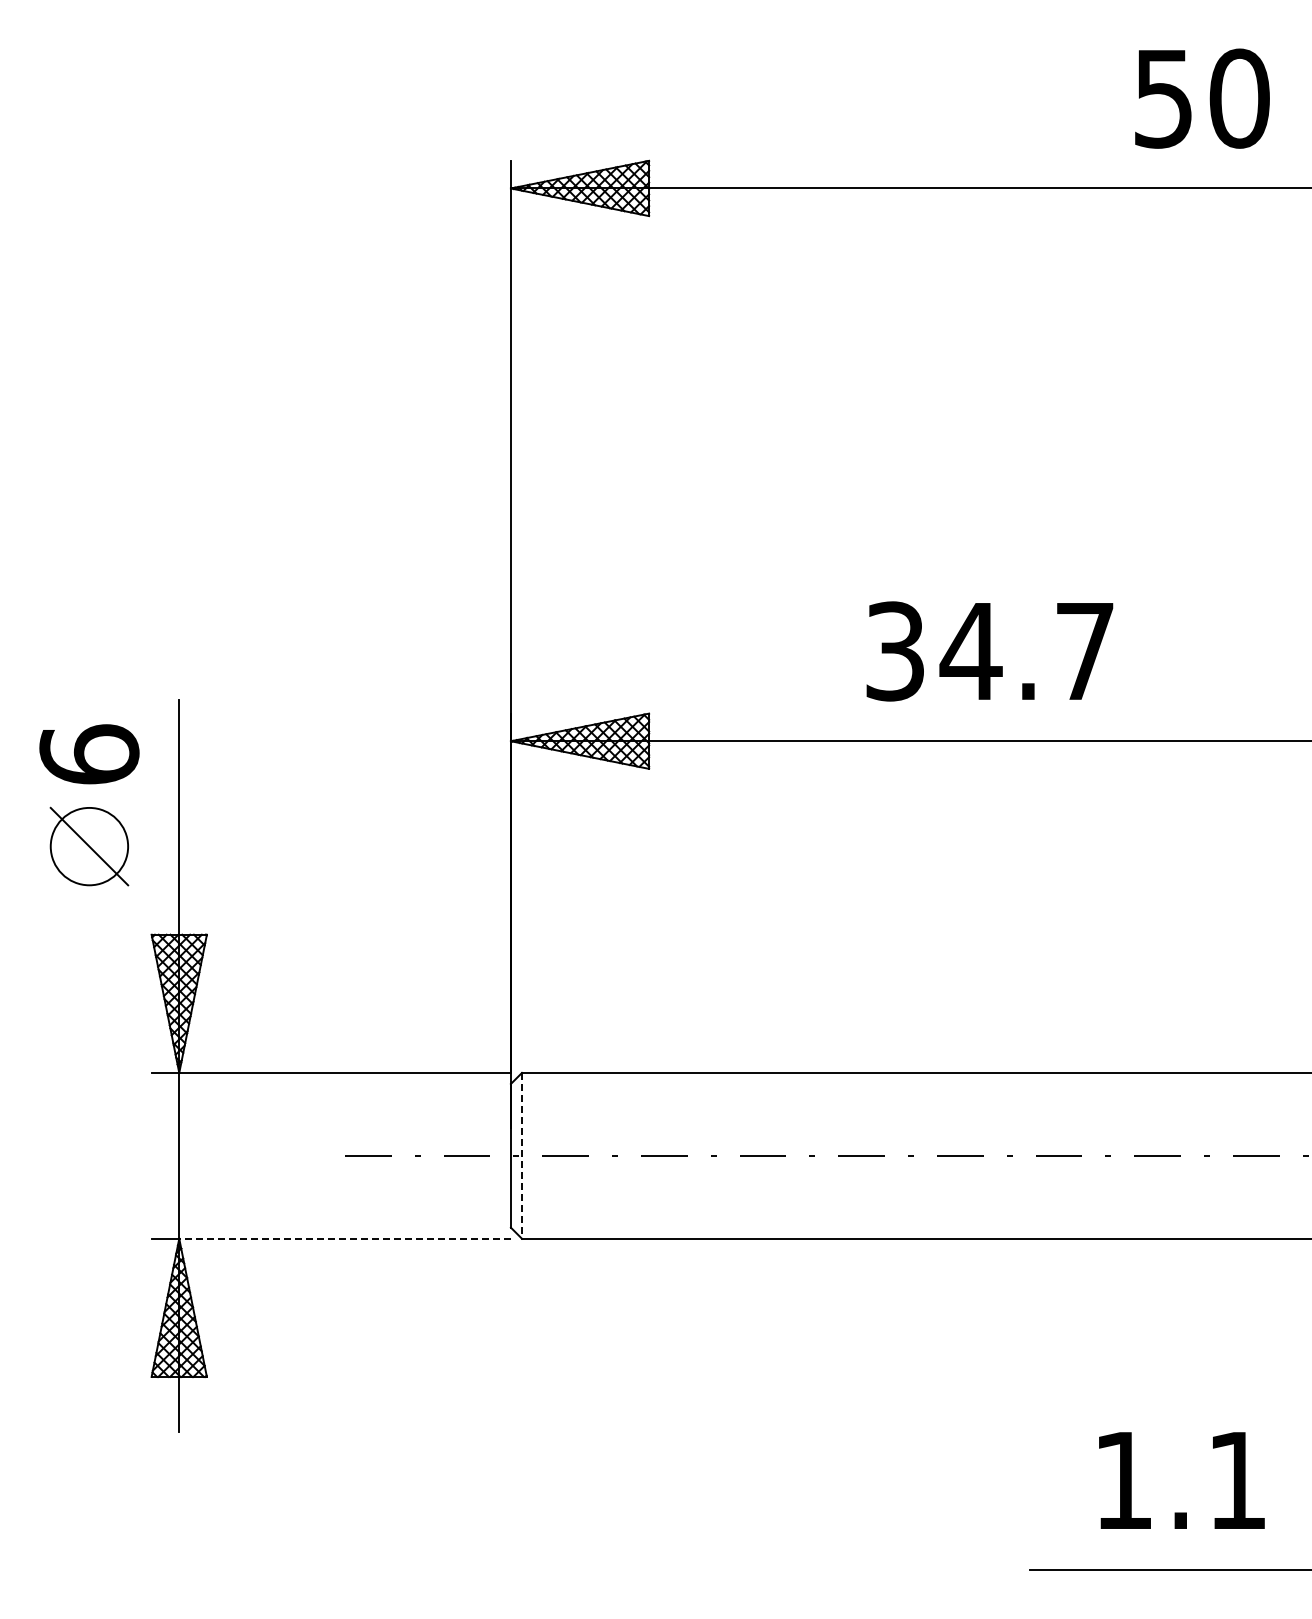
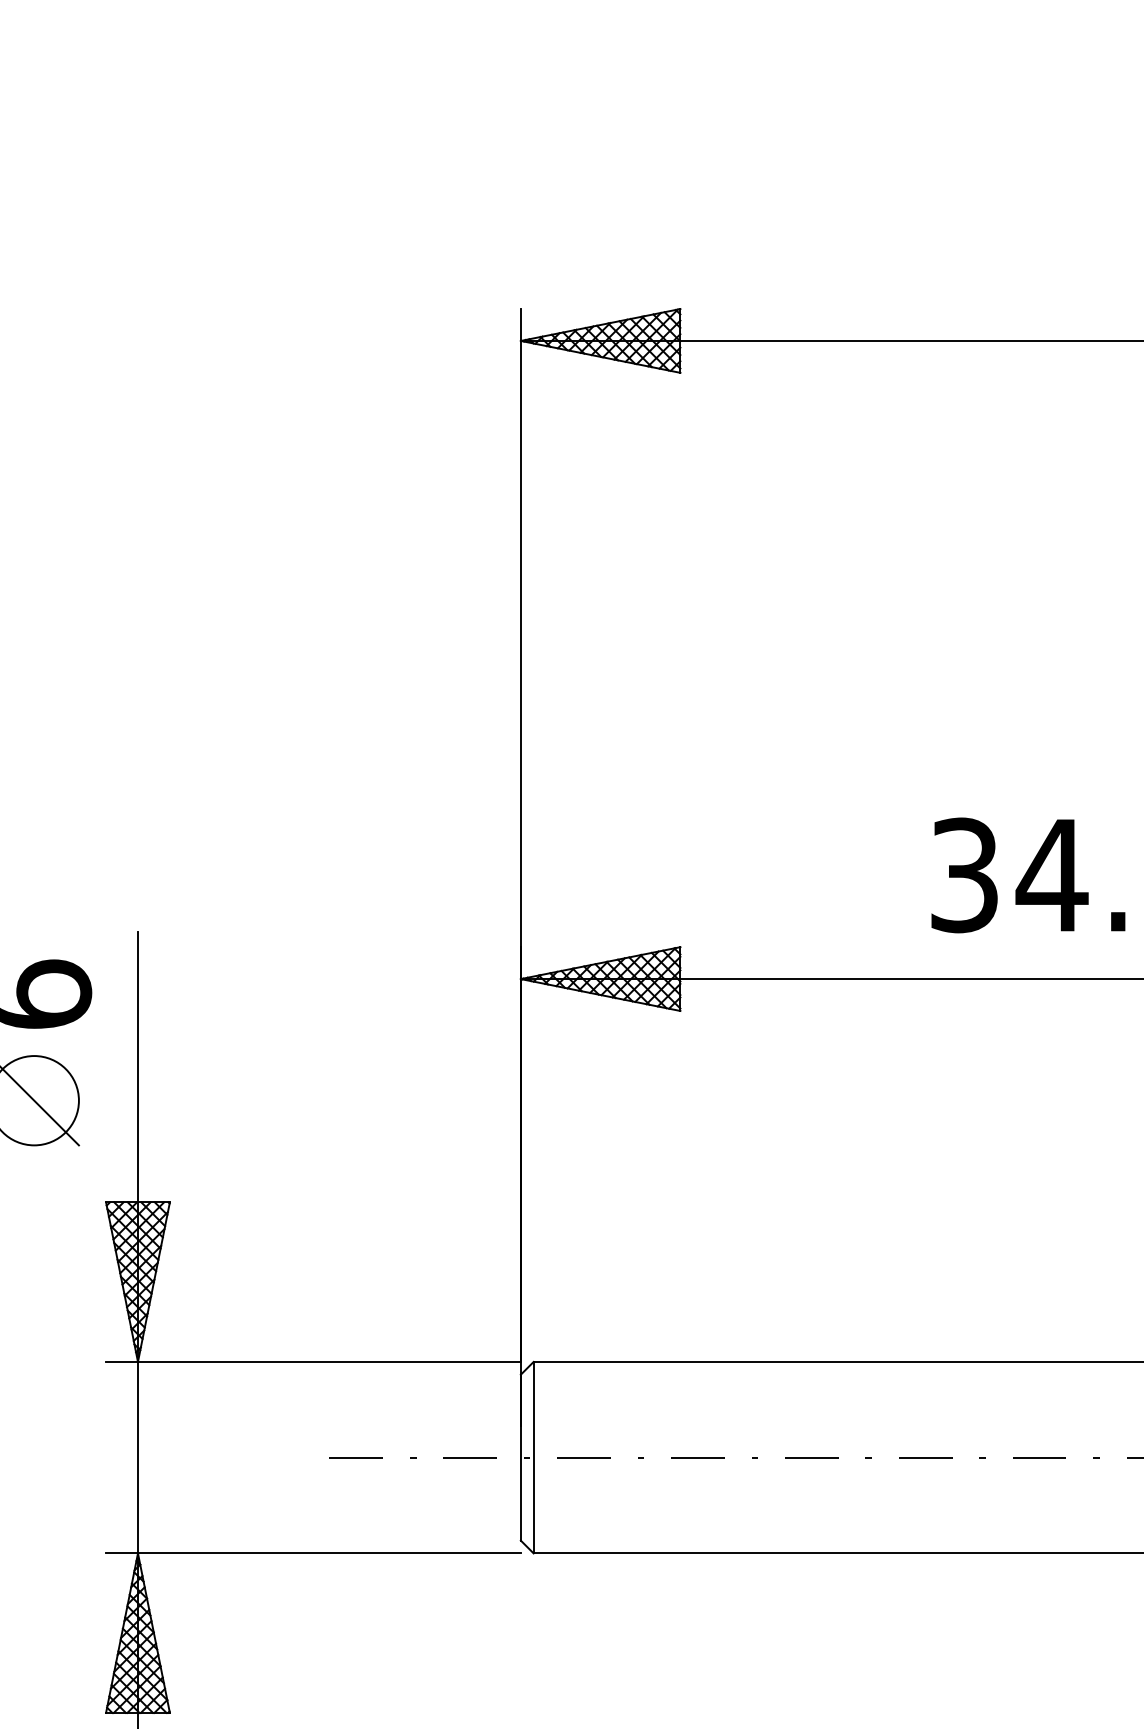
line: (522, 1155) -> (534, 1457), dashed -> solid
line: (345, 1238) -> (329, 1553), dashed -> solid

